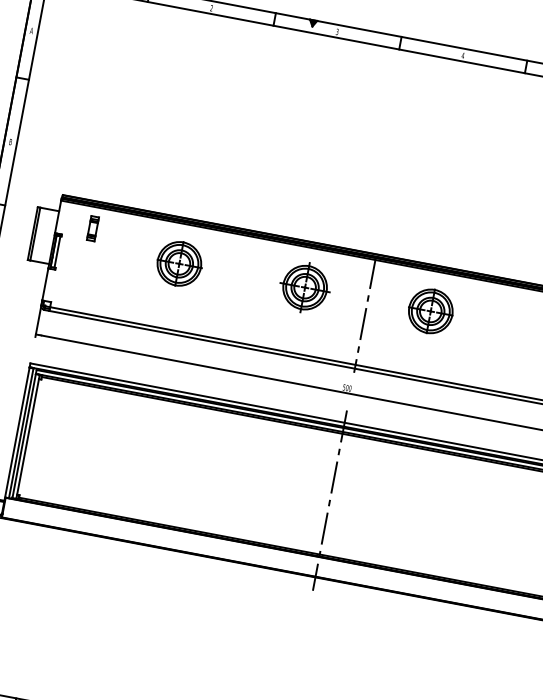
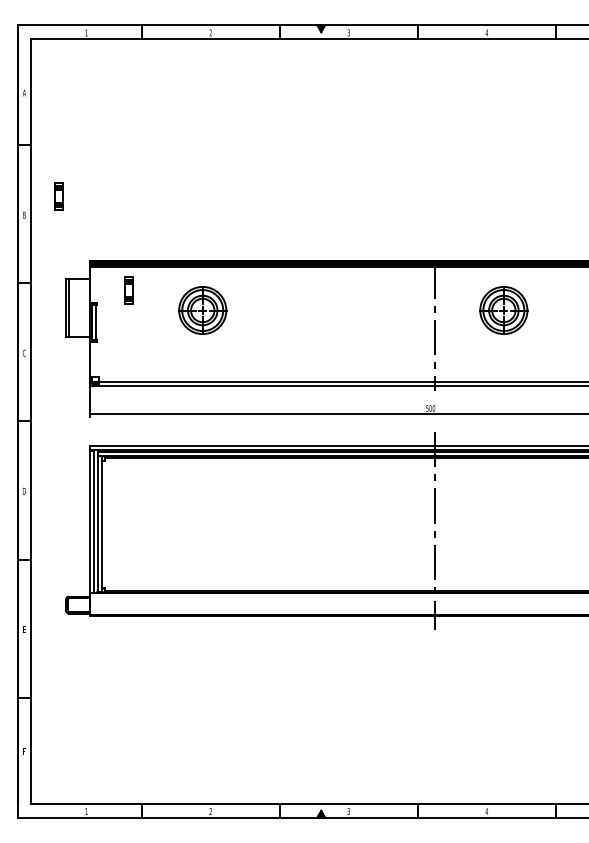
part: (44, 130) -> (58, 196), added
part: (179, 263) -> (202, 310), moved
part: (304, 287) -> (365, 310), removed

